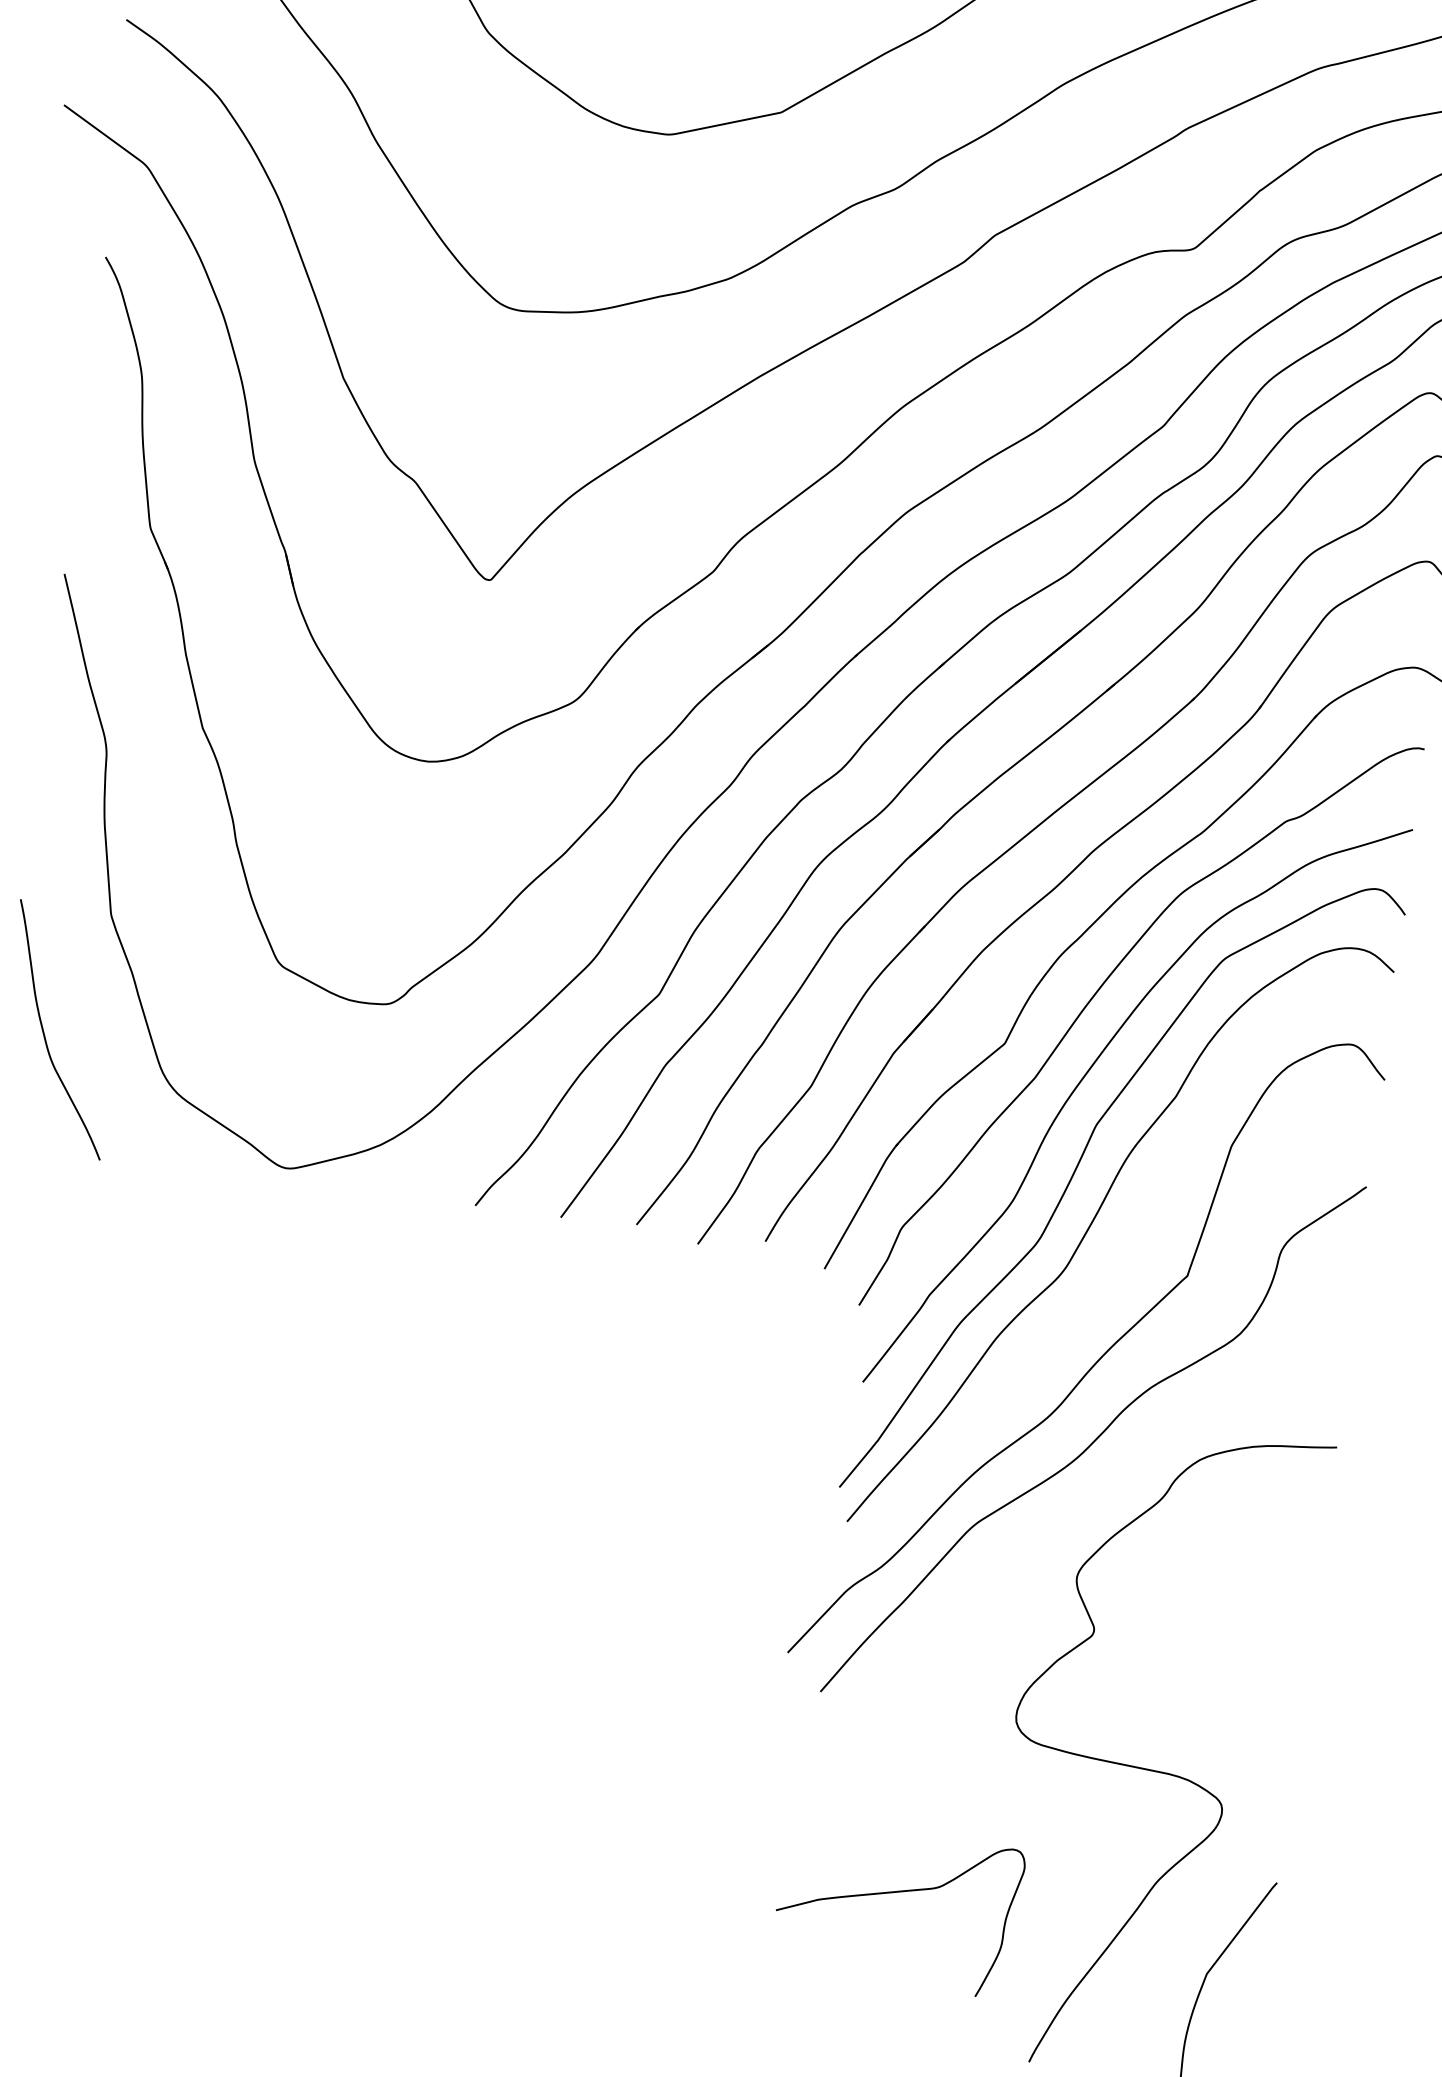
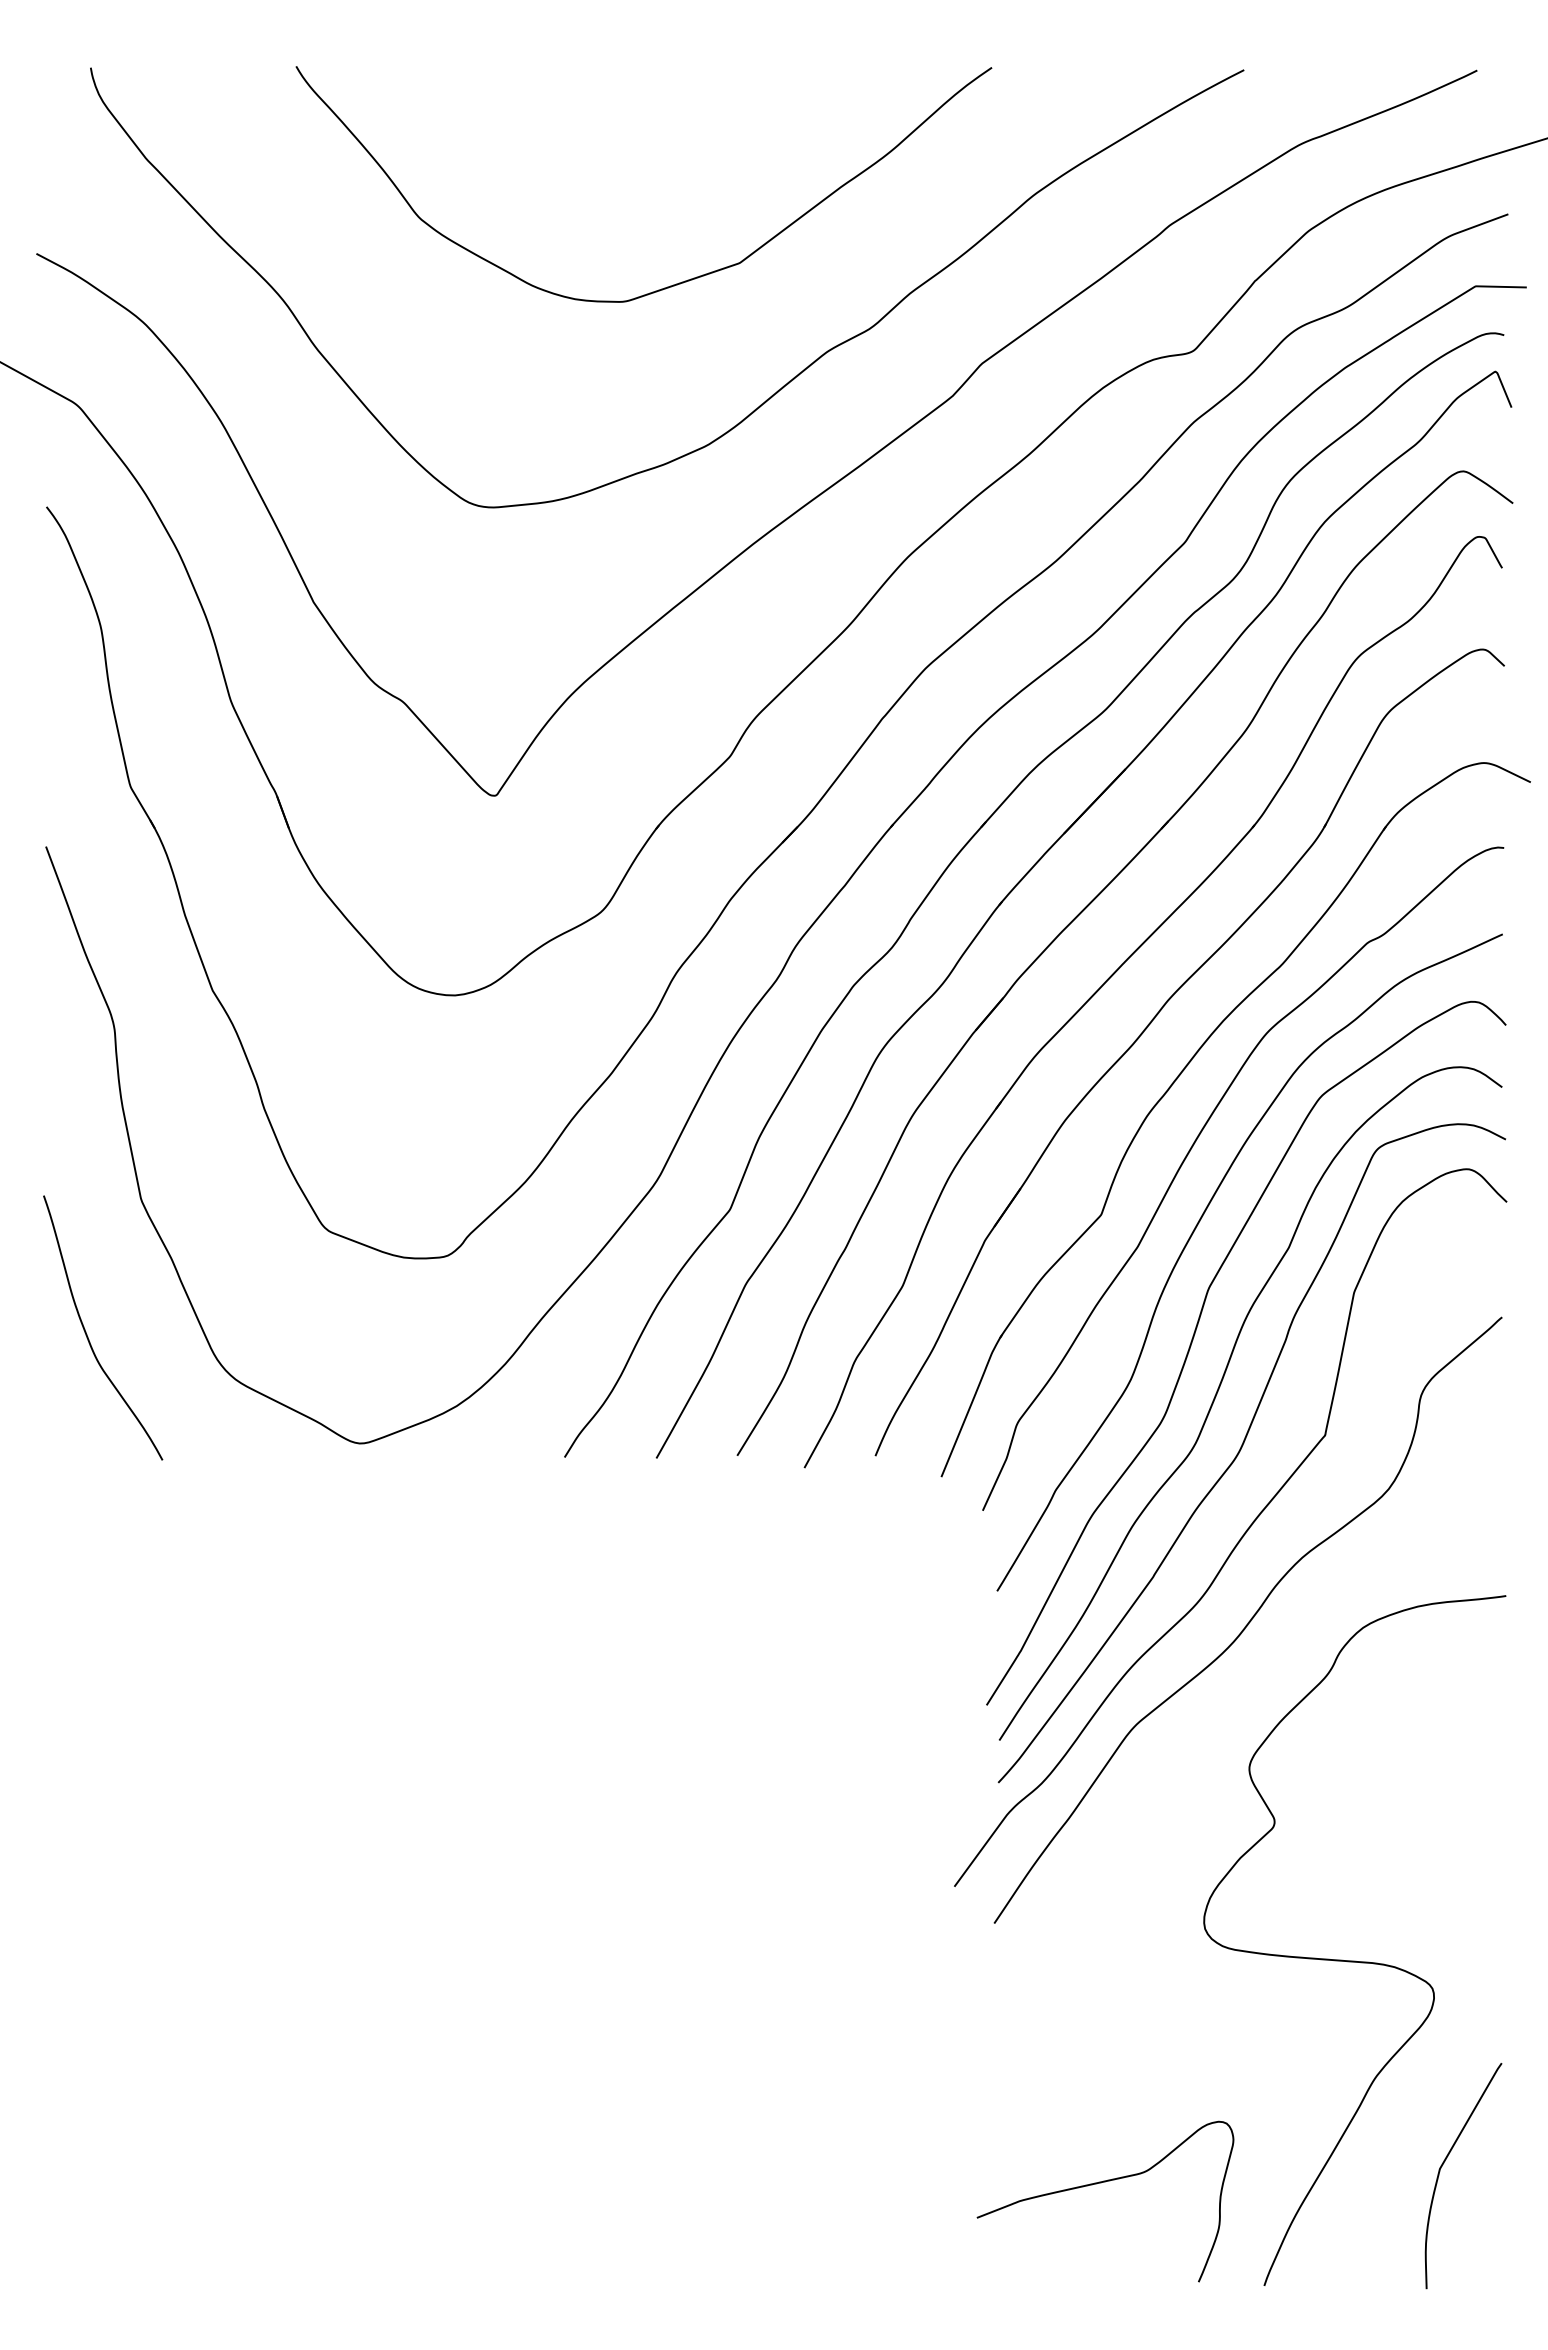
curve: (1107, 1279) -> (1241, 1449), added
curve: (896, 1893) -> (1101, 2183), moved

